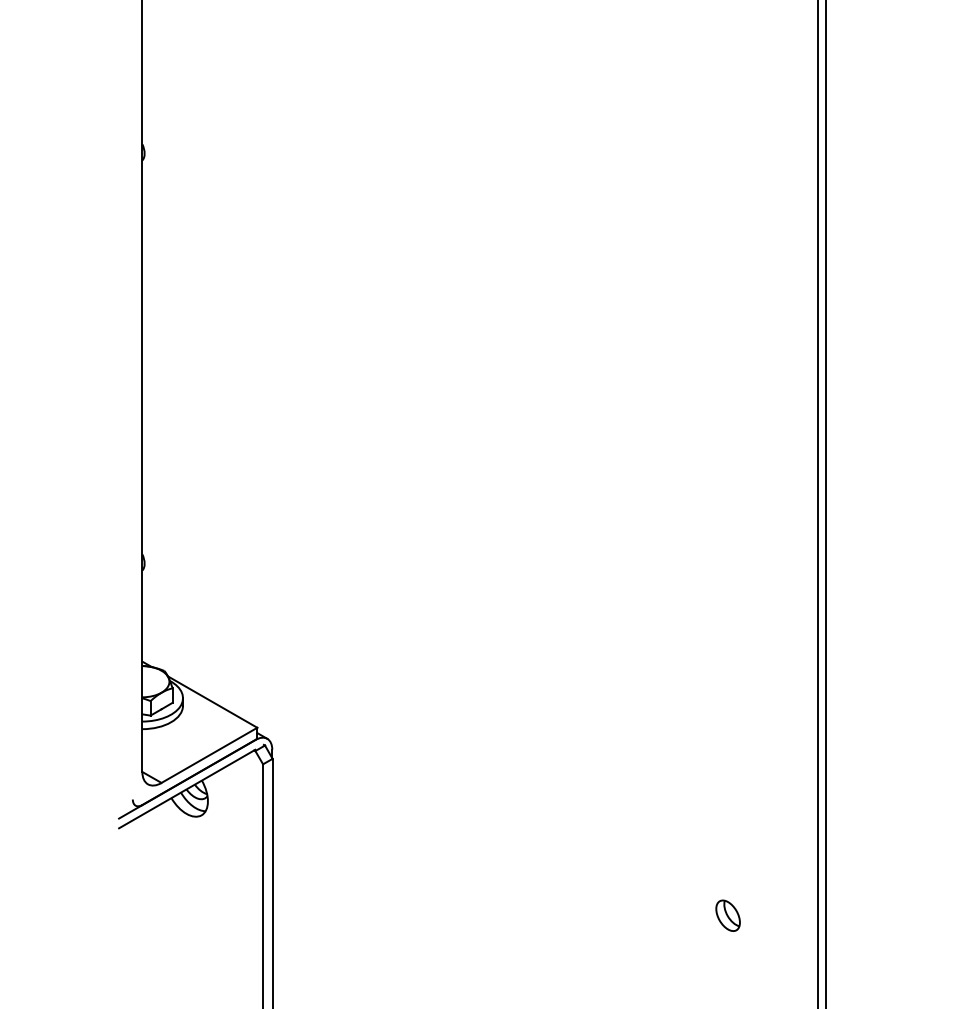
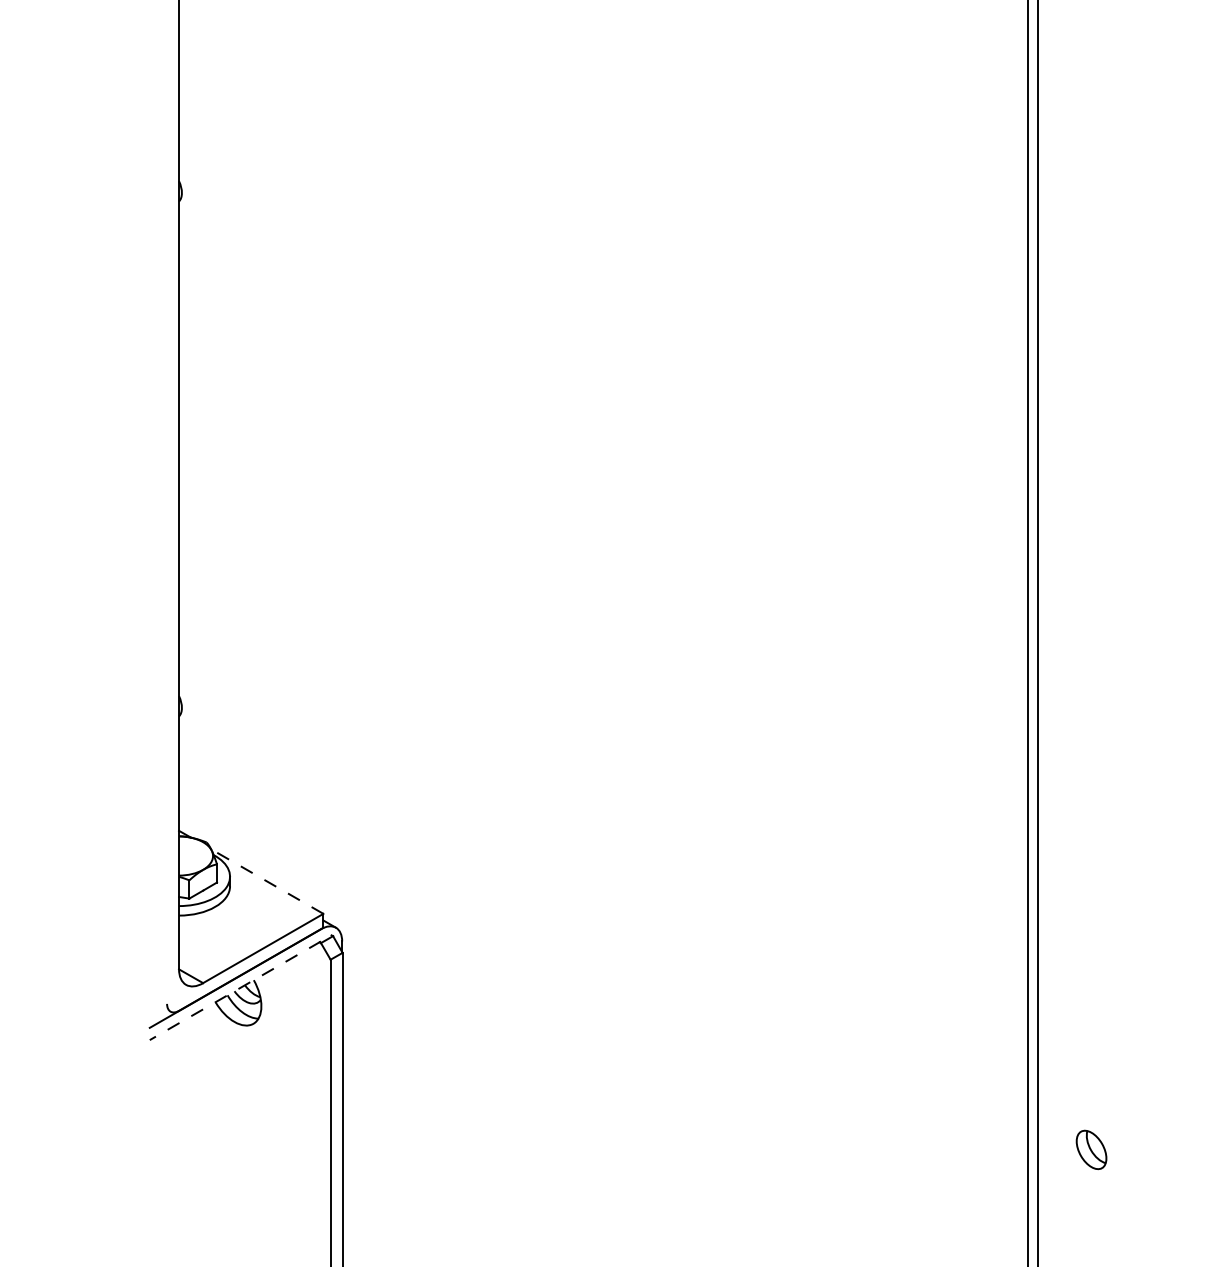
line: (212, 702) -> (267, 881), solid -> dashed
line: (187, 788) -> (235, 990), solid -> dashed
part: (728, 915) -> (1091, 1149), moved

